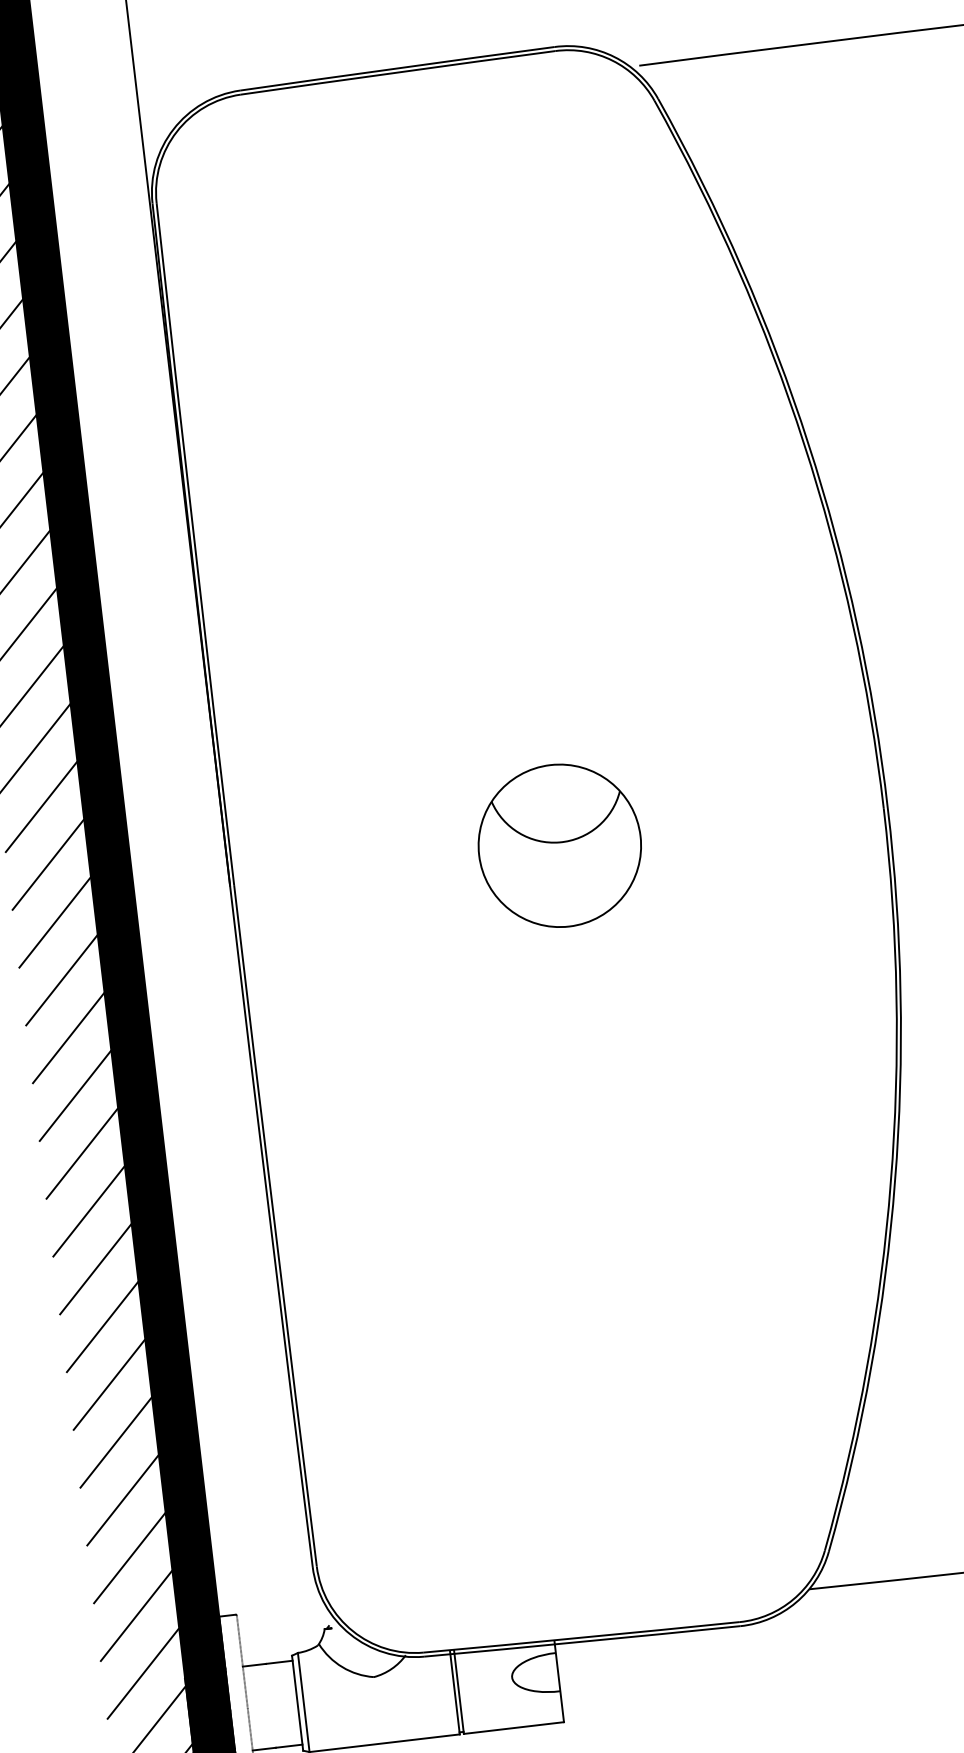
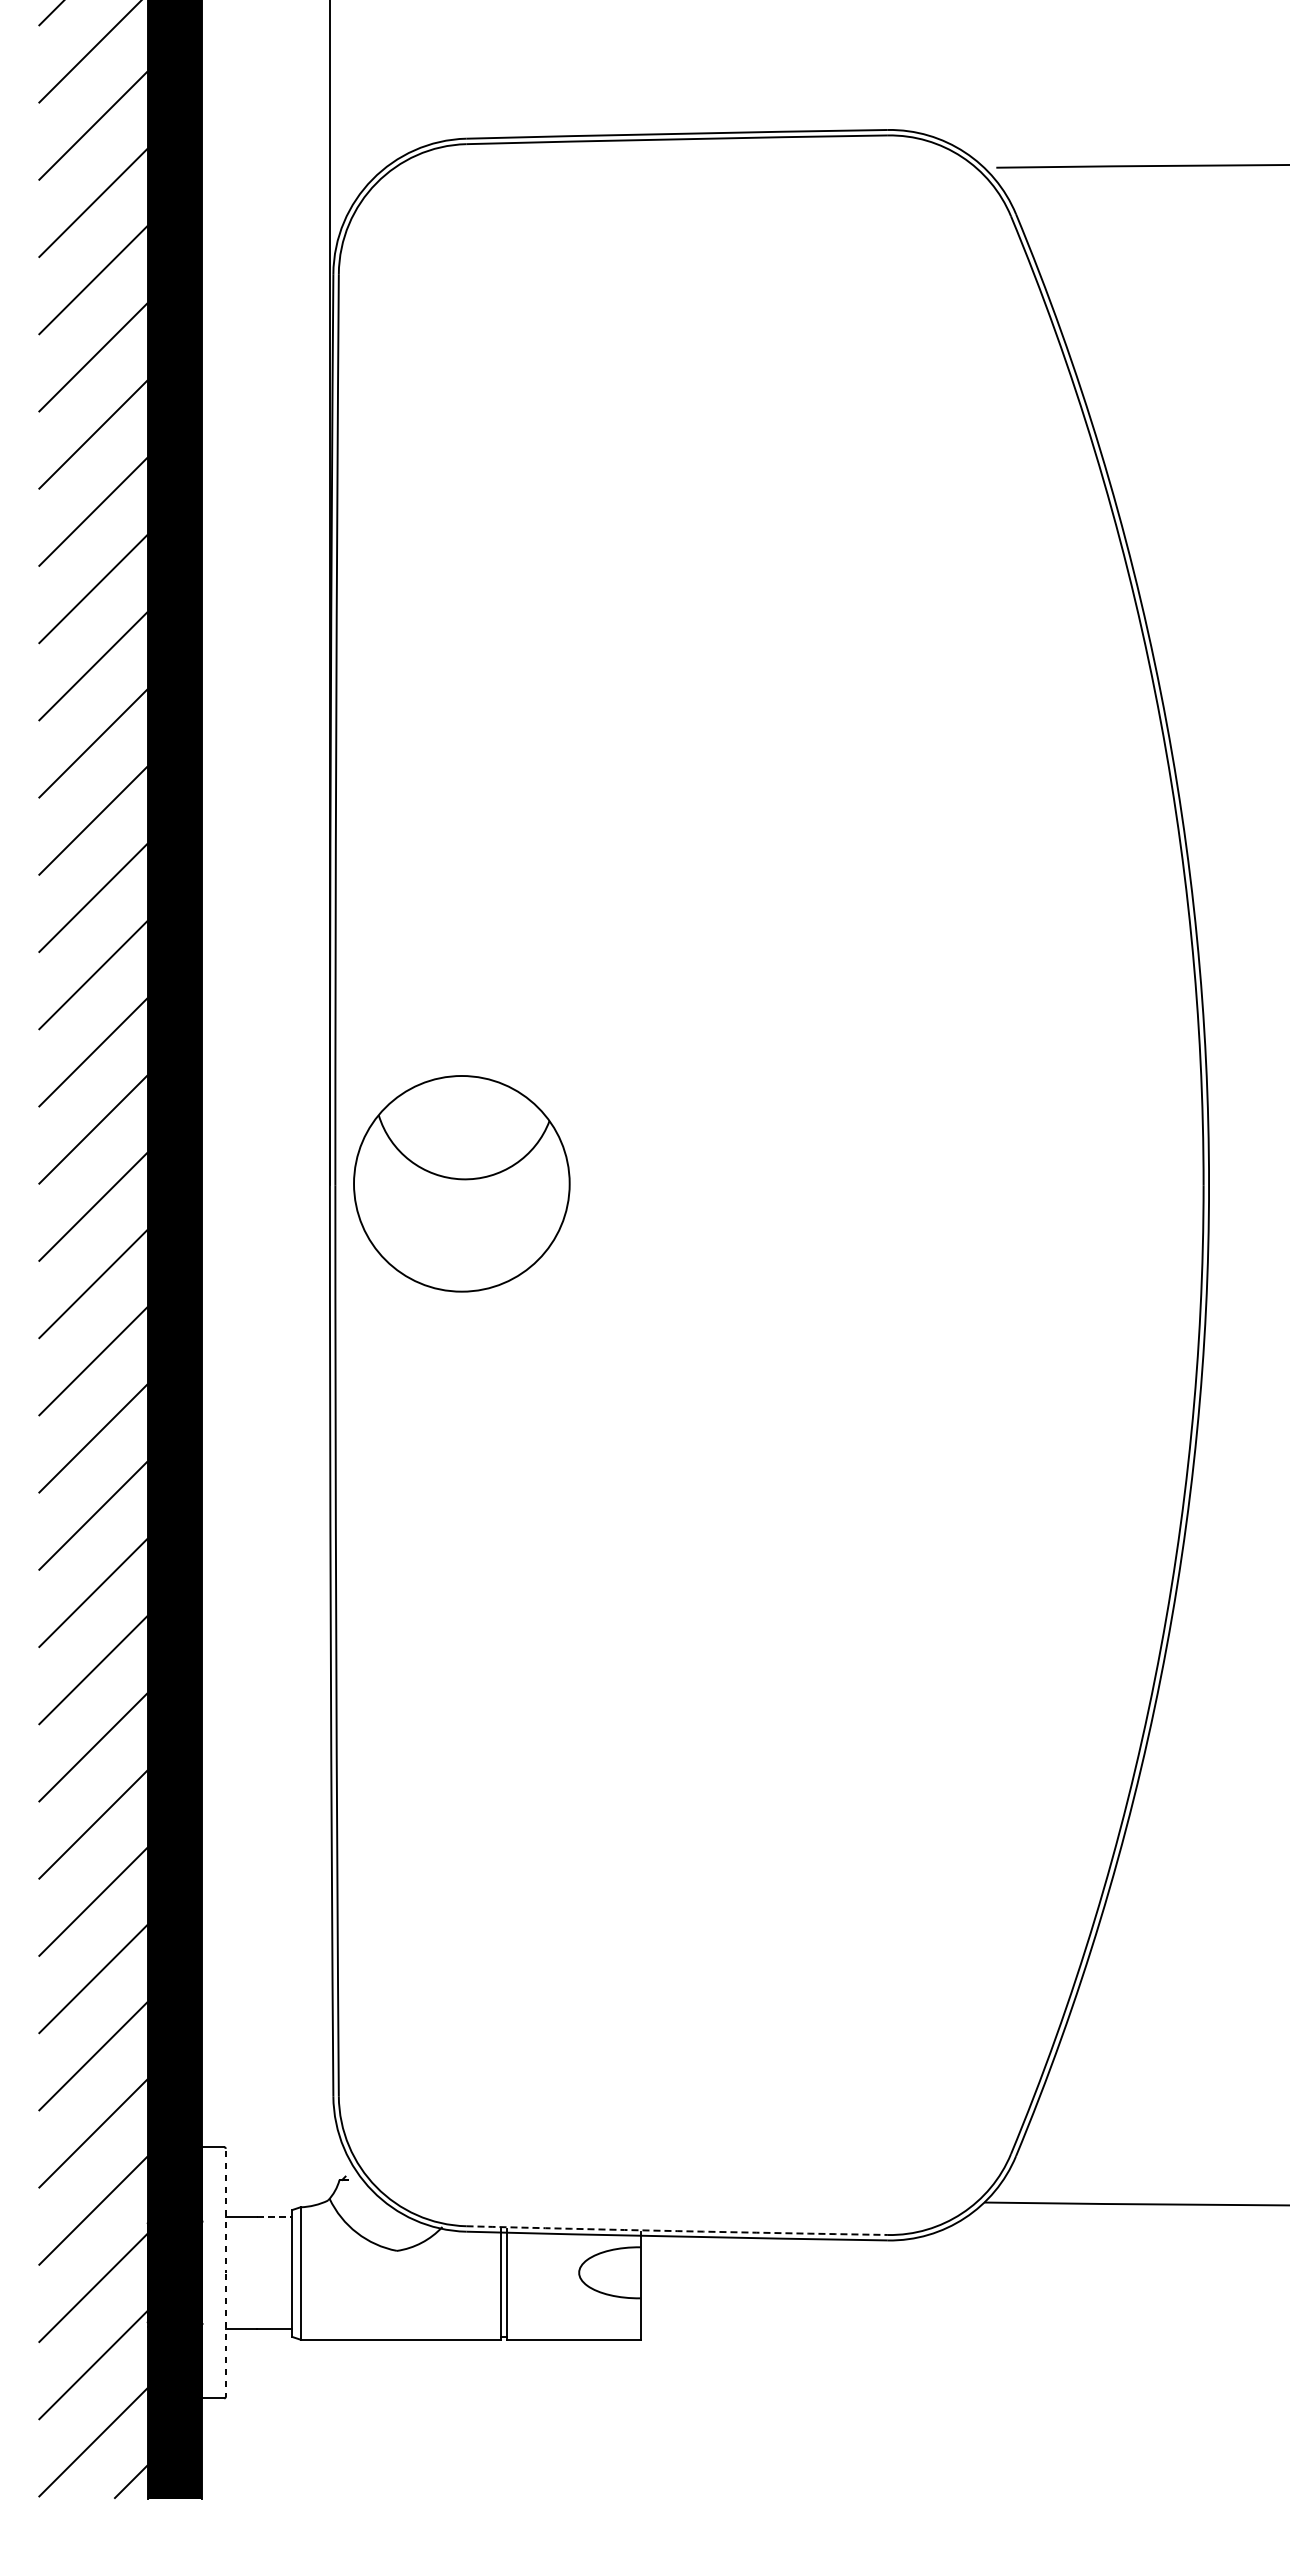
part: (559, 845) -> (461, 1183), moved
arc: (582, 1637) -> (677, 2231), solid -> dashed
line: (279, 1662) -> (274, 2216), solid -> dashed

